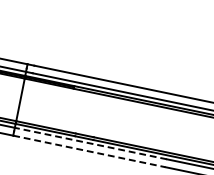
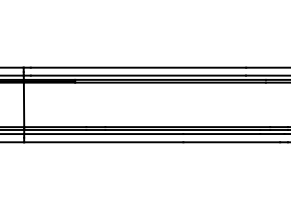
line: (90, 143) -> (103, 134), dashed -> solid
line: (89, 151) -> (103, 142), dashed -> solid

